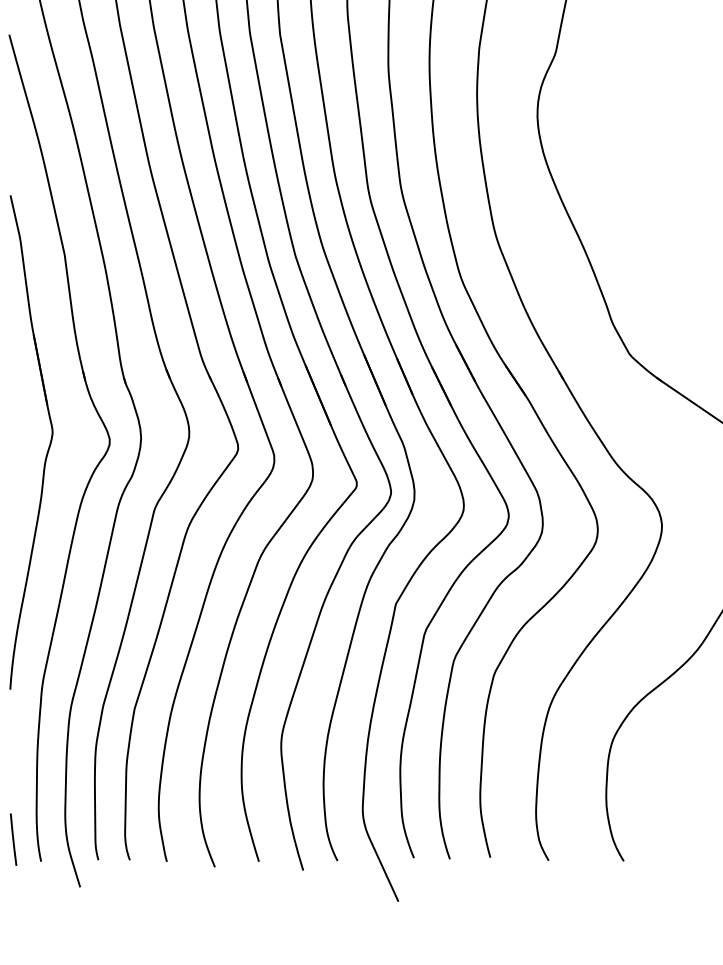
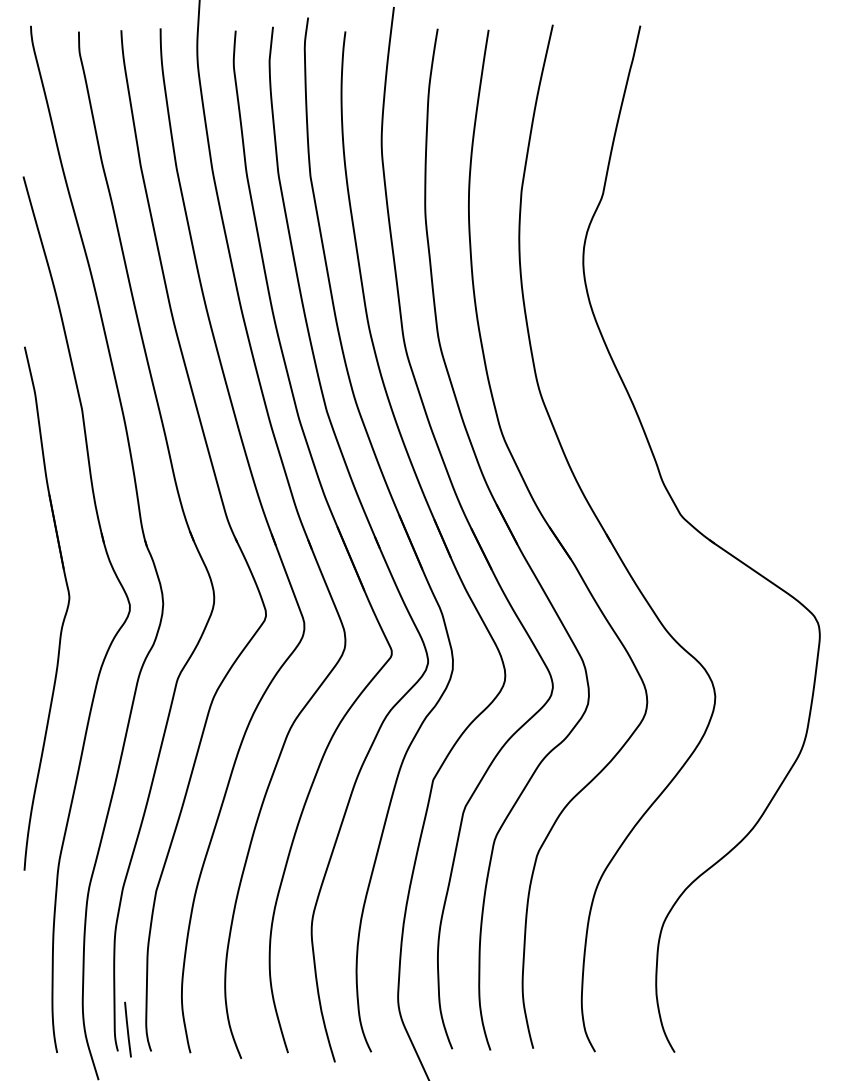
line: (13, 839) -> (127, 1029), moved

